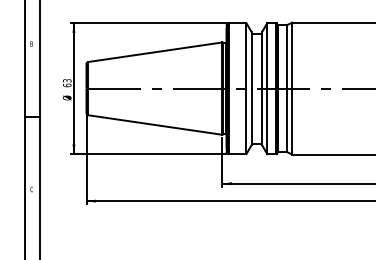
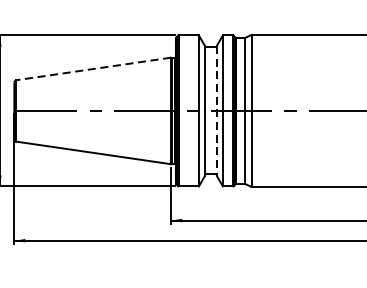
line: (155, 52) -> (93, 69), solid -> dashed
line: (262, 89) -> (217, 111), solid -> dashed

